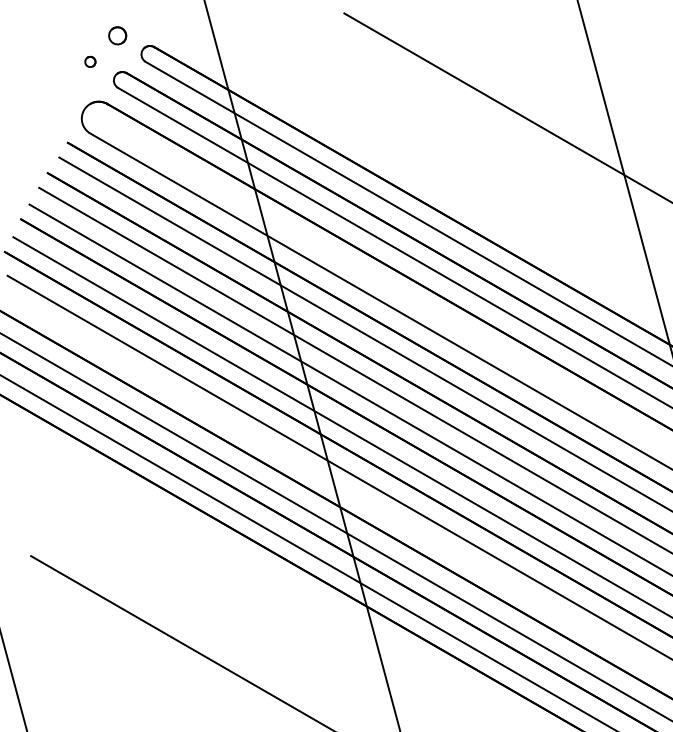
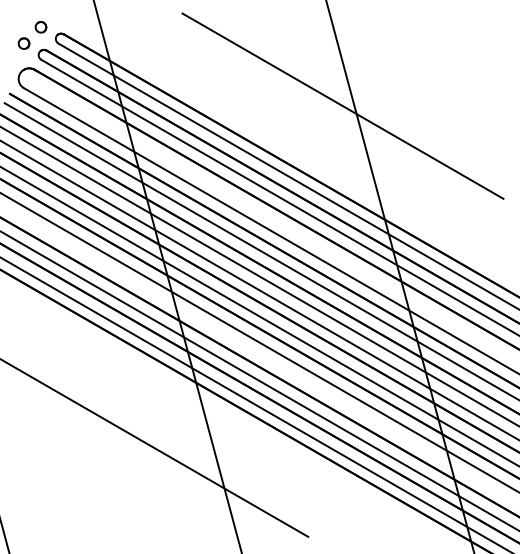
part: (89, 61) -> (23, 43), size x1.67

